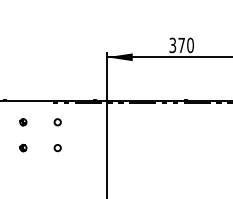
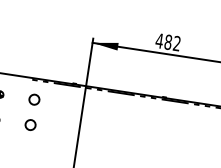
text: (181, 45) -> (168, 42), 370 -> 482
circle: (57, 122) -> (34, 99), size x1.6
circle: (57, 148) -> (30, 125), size x1.6

